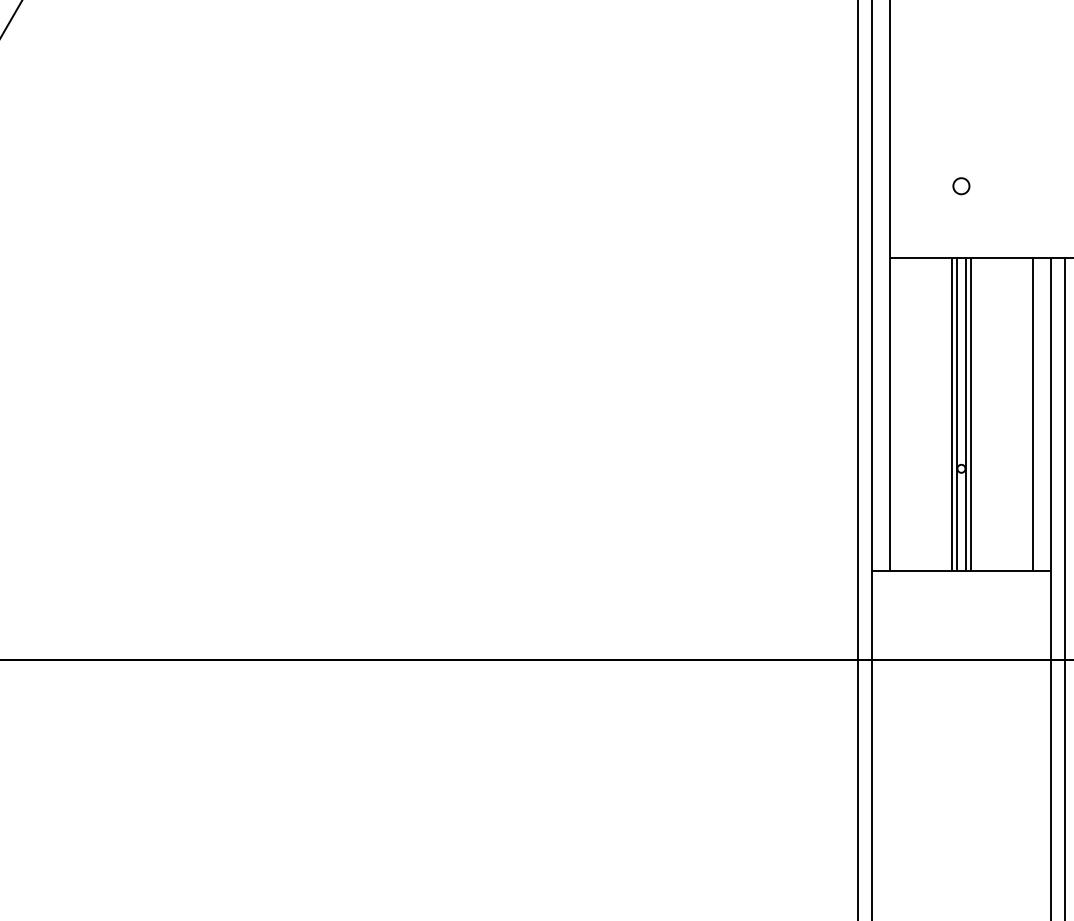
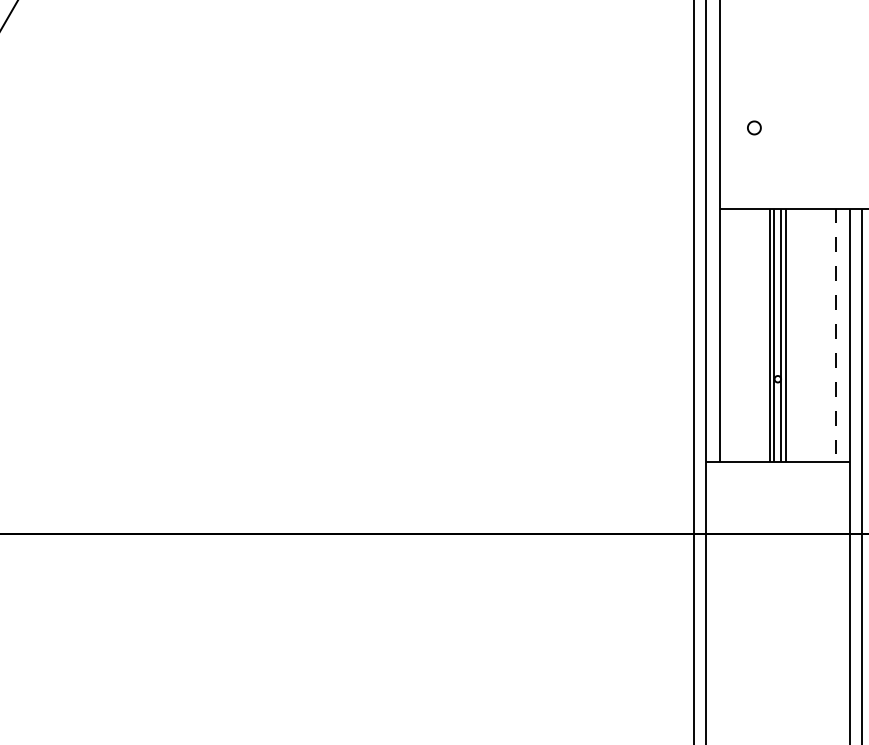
part: (961, 186) -> (754, 128), moved
line: (1032, 414) -> (835, 335), solid -> dashed

